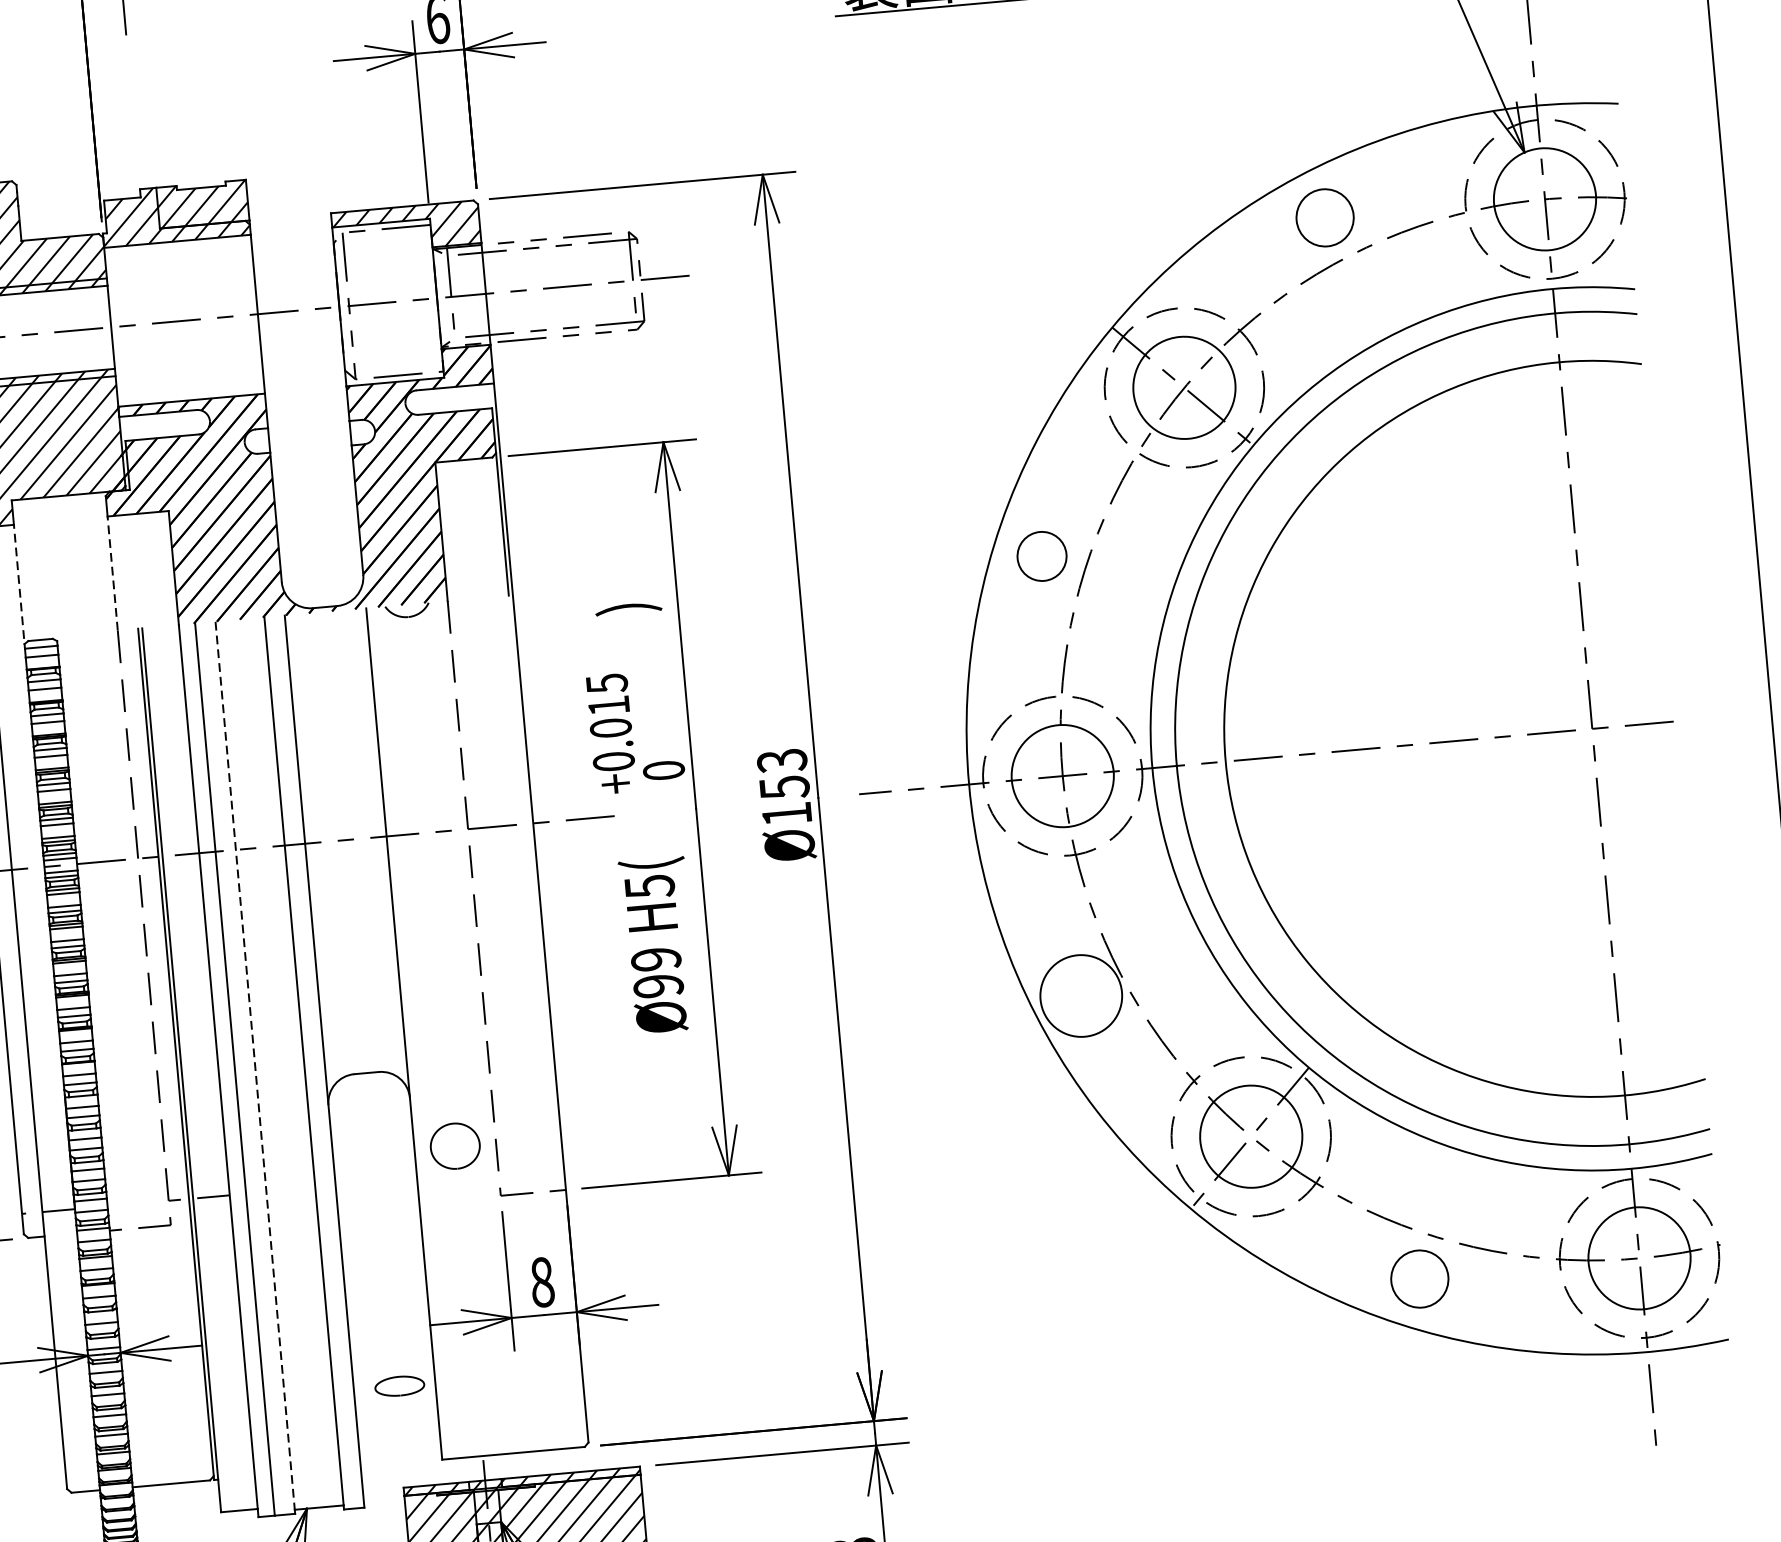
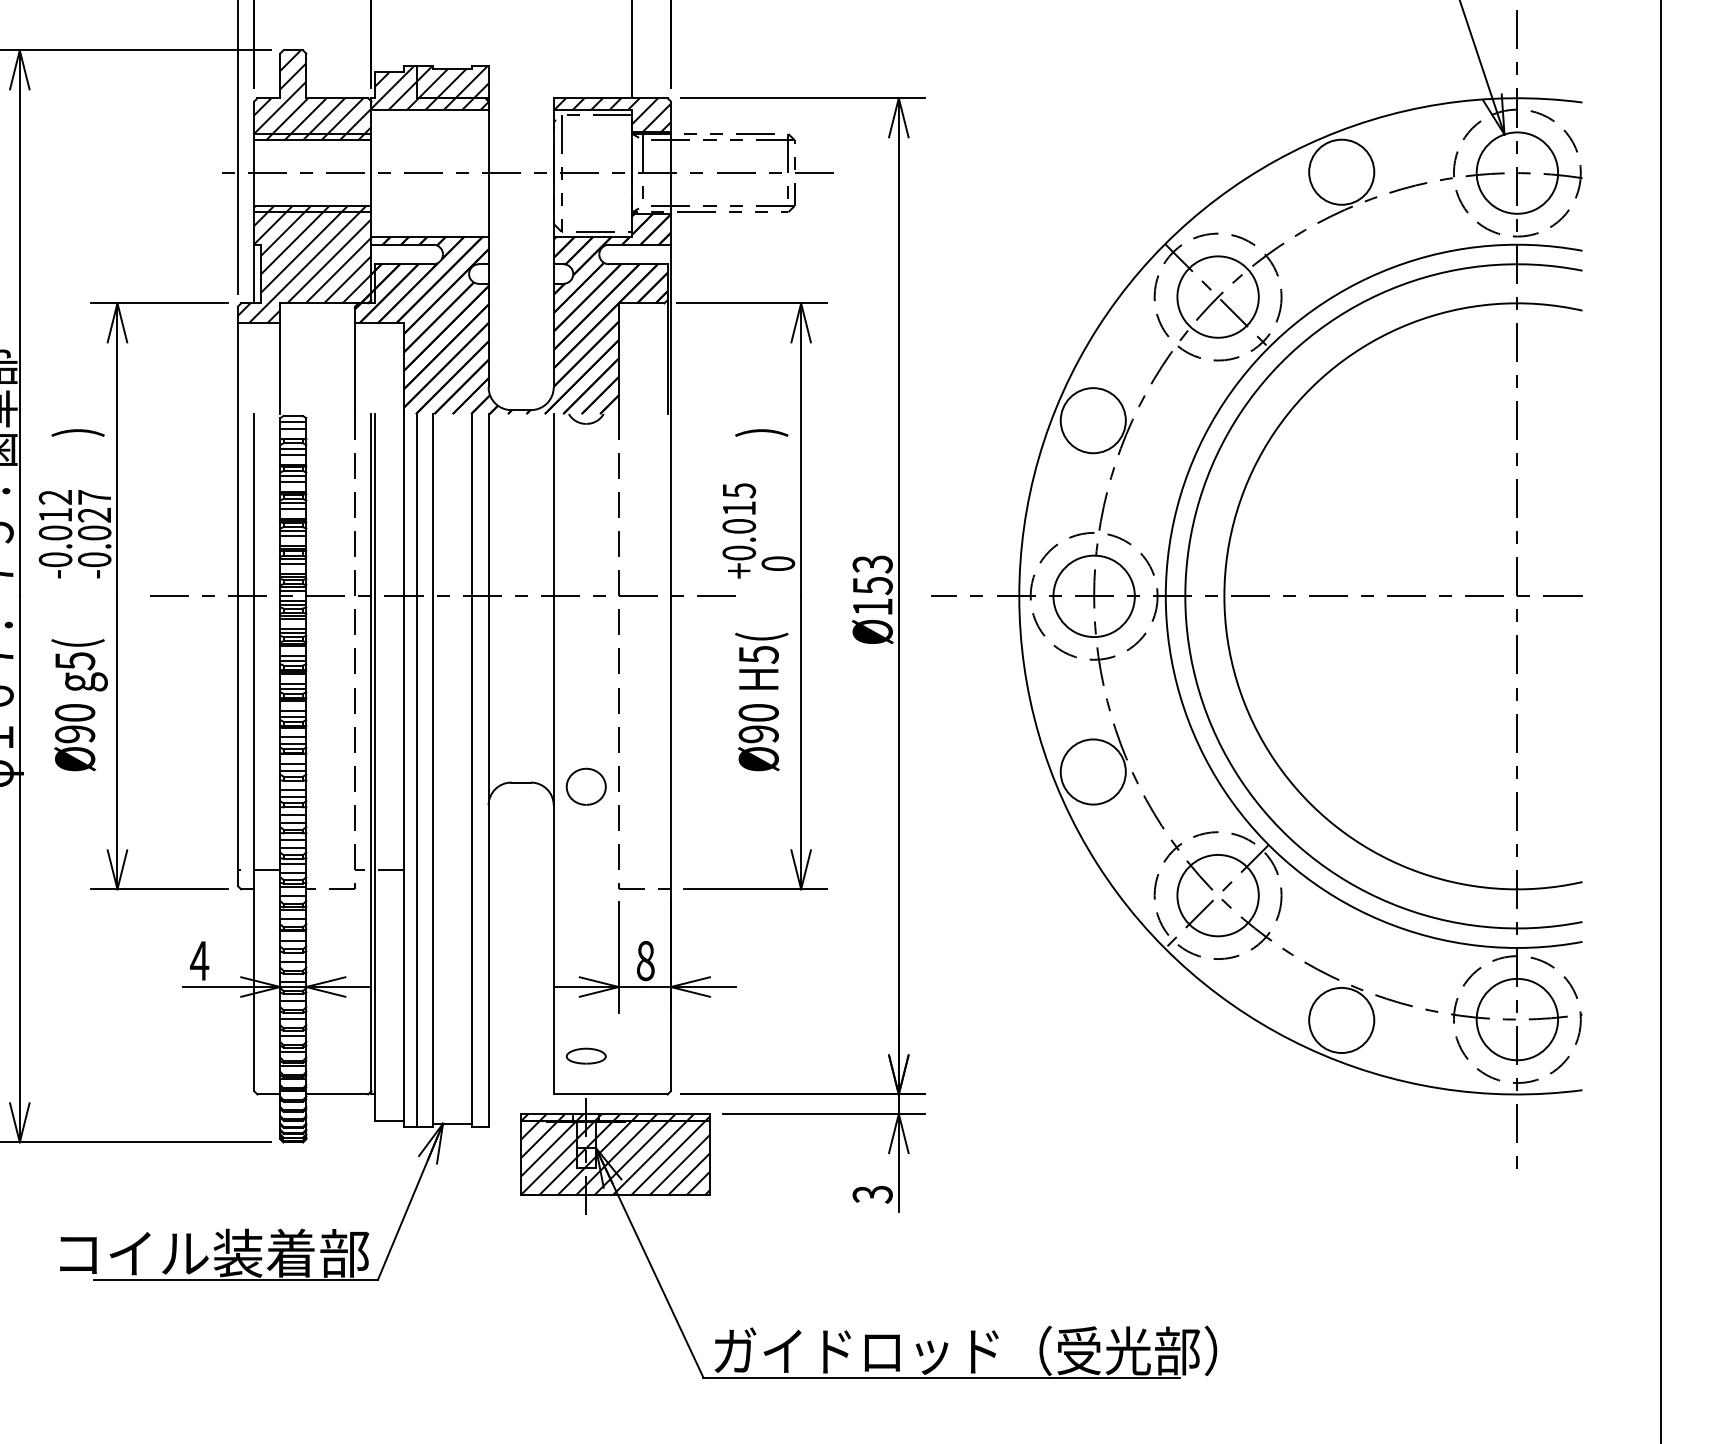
circle: (1324, 216) -> (1341, 171), size x1.43
circle: (1041, 556) -> (1092, 420), size x1.67
line: (113, 573) -> (355, 368), dashed -> solid
line: (19, 581) -> (280, 368), dashed -> solid
text: (655, 958) -> (758, 712), Ø99 -> Ø90
line: (255, 1065) -> (433, 768), dashed -> solid
curve: (447, 1126) -> (581, 770), moved
circle: (1419, 1279) -> (1341, 1020), size x1.43
curve: (398, 1377) -> (585, 1049), moved

